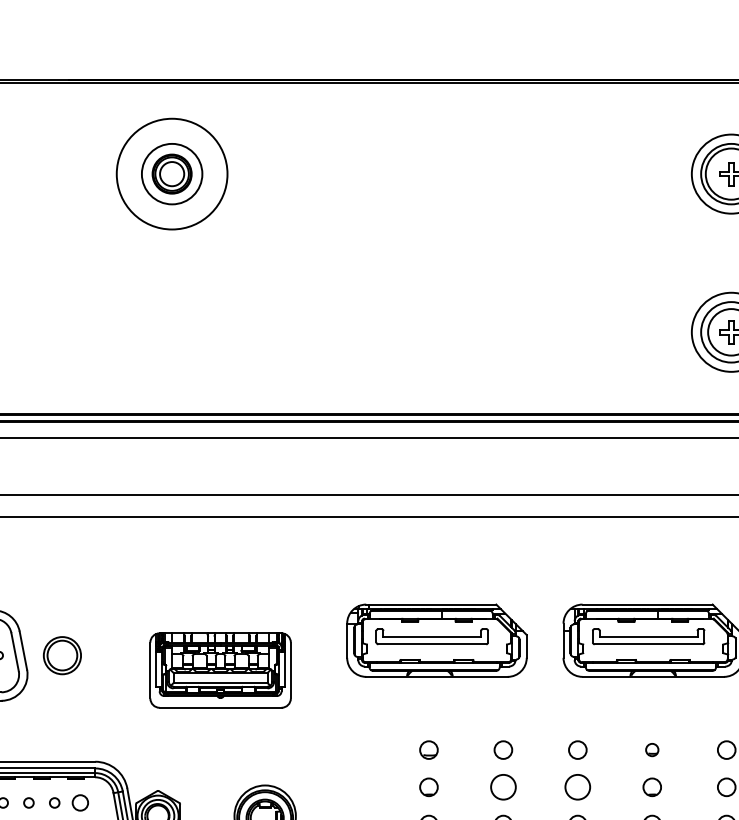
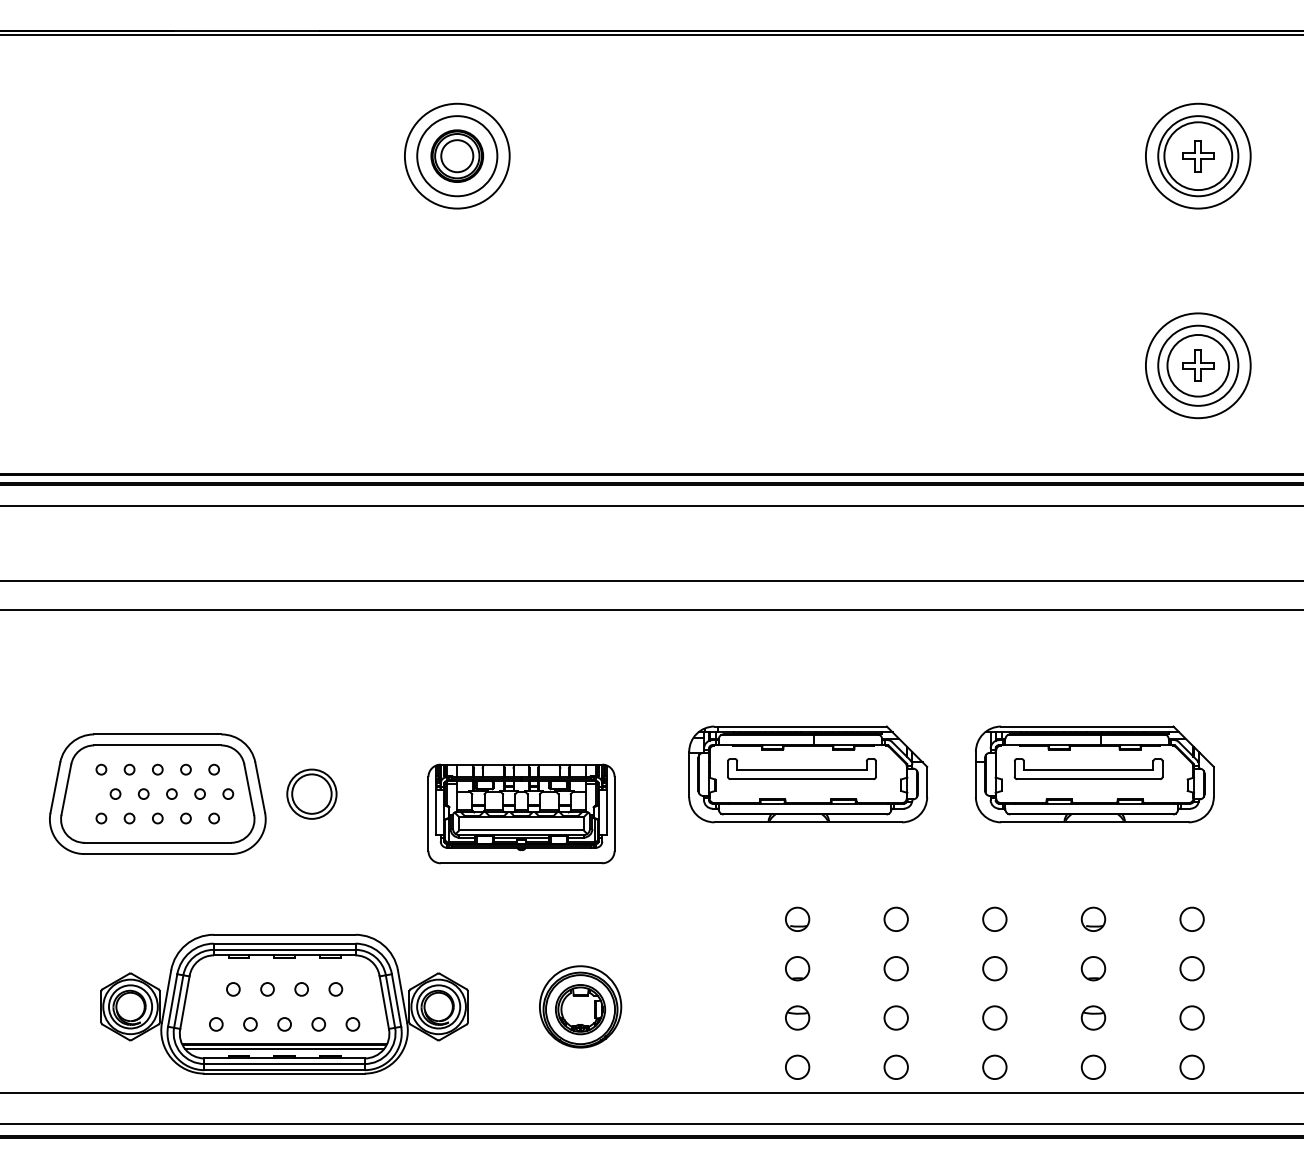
circle: (171, 173) -> (456, 155), size x0.71
part: (652, 749) -> (1093, 918), size x1.43
circle: (502, 787) -> (895, 968), size x0.71
circle: (577, 787) -> (994, 968), size x0.71
circle: (80, 803) -> (335, 989), size x0.62

